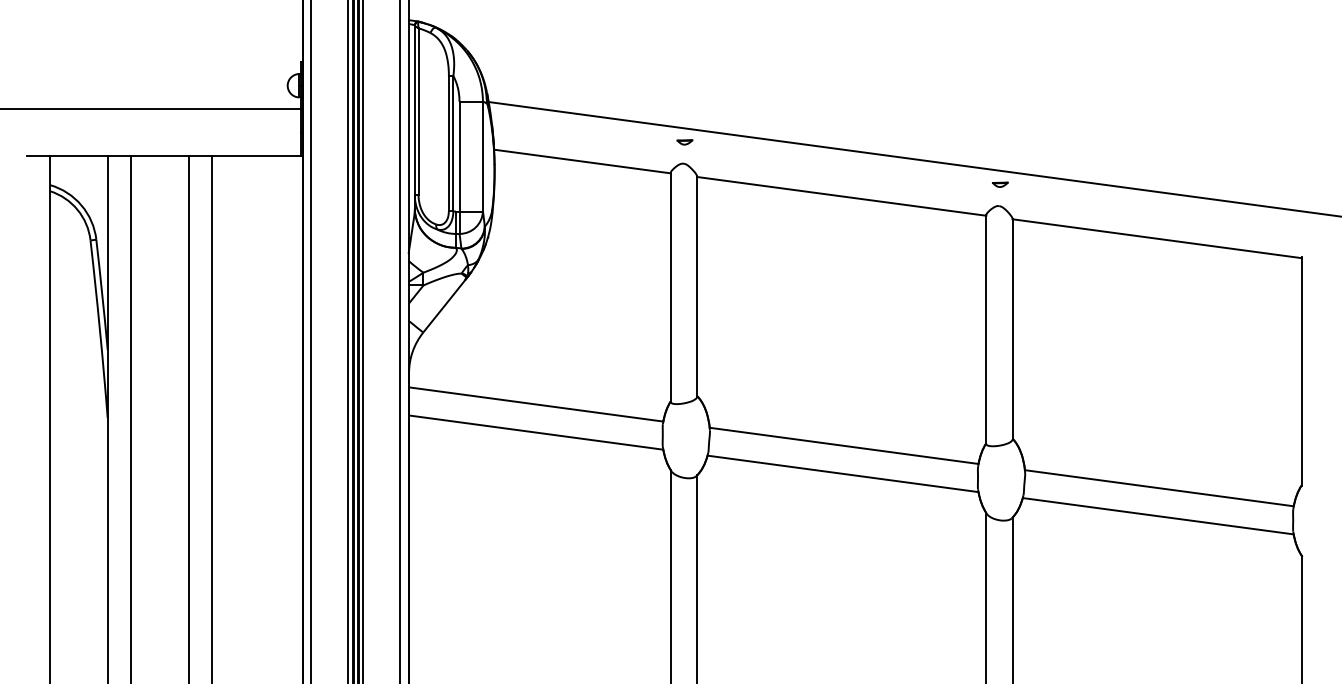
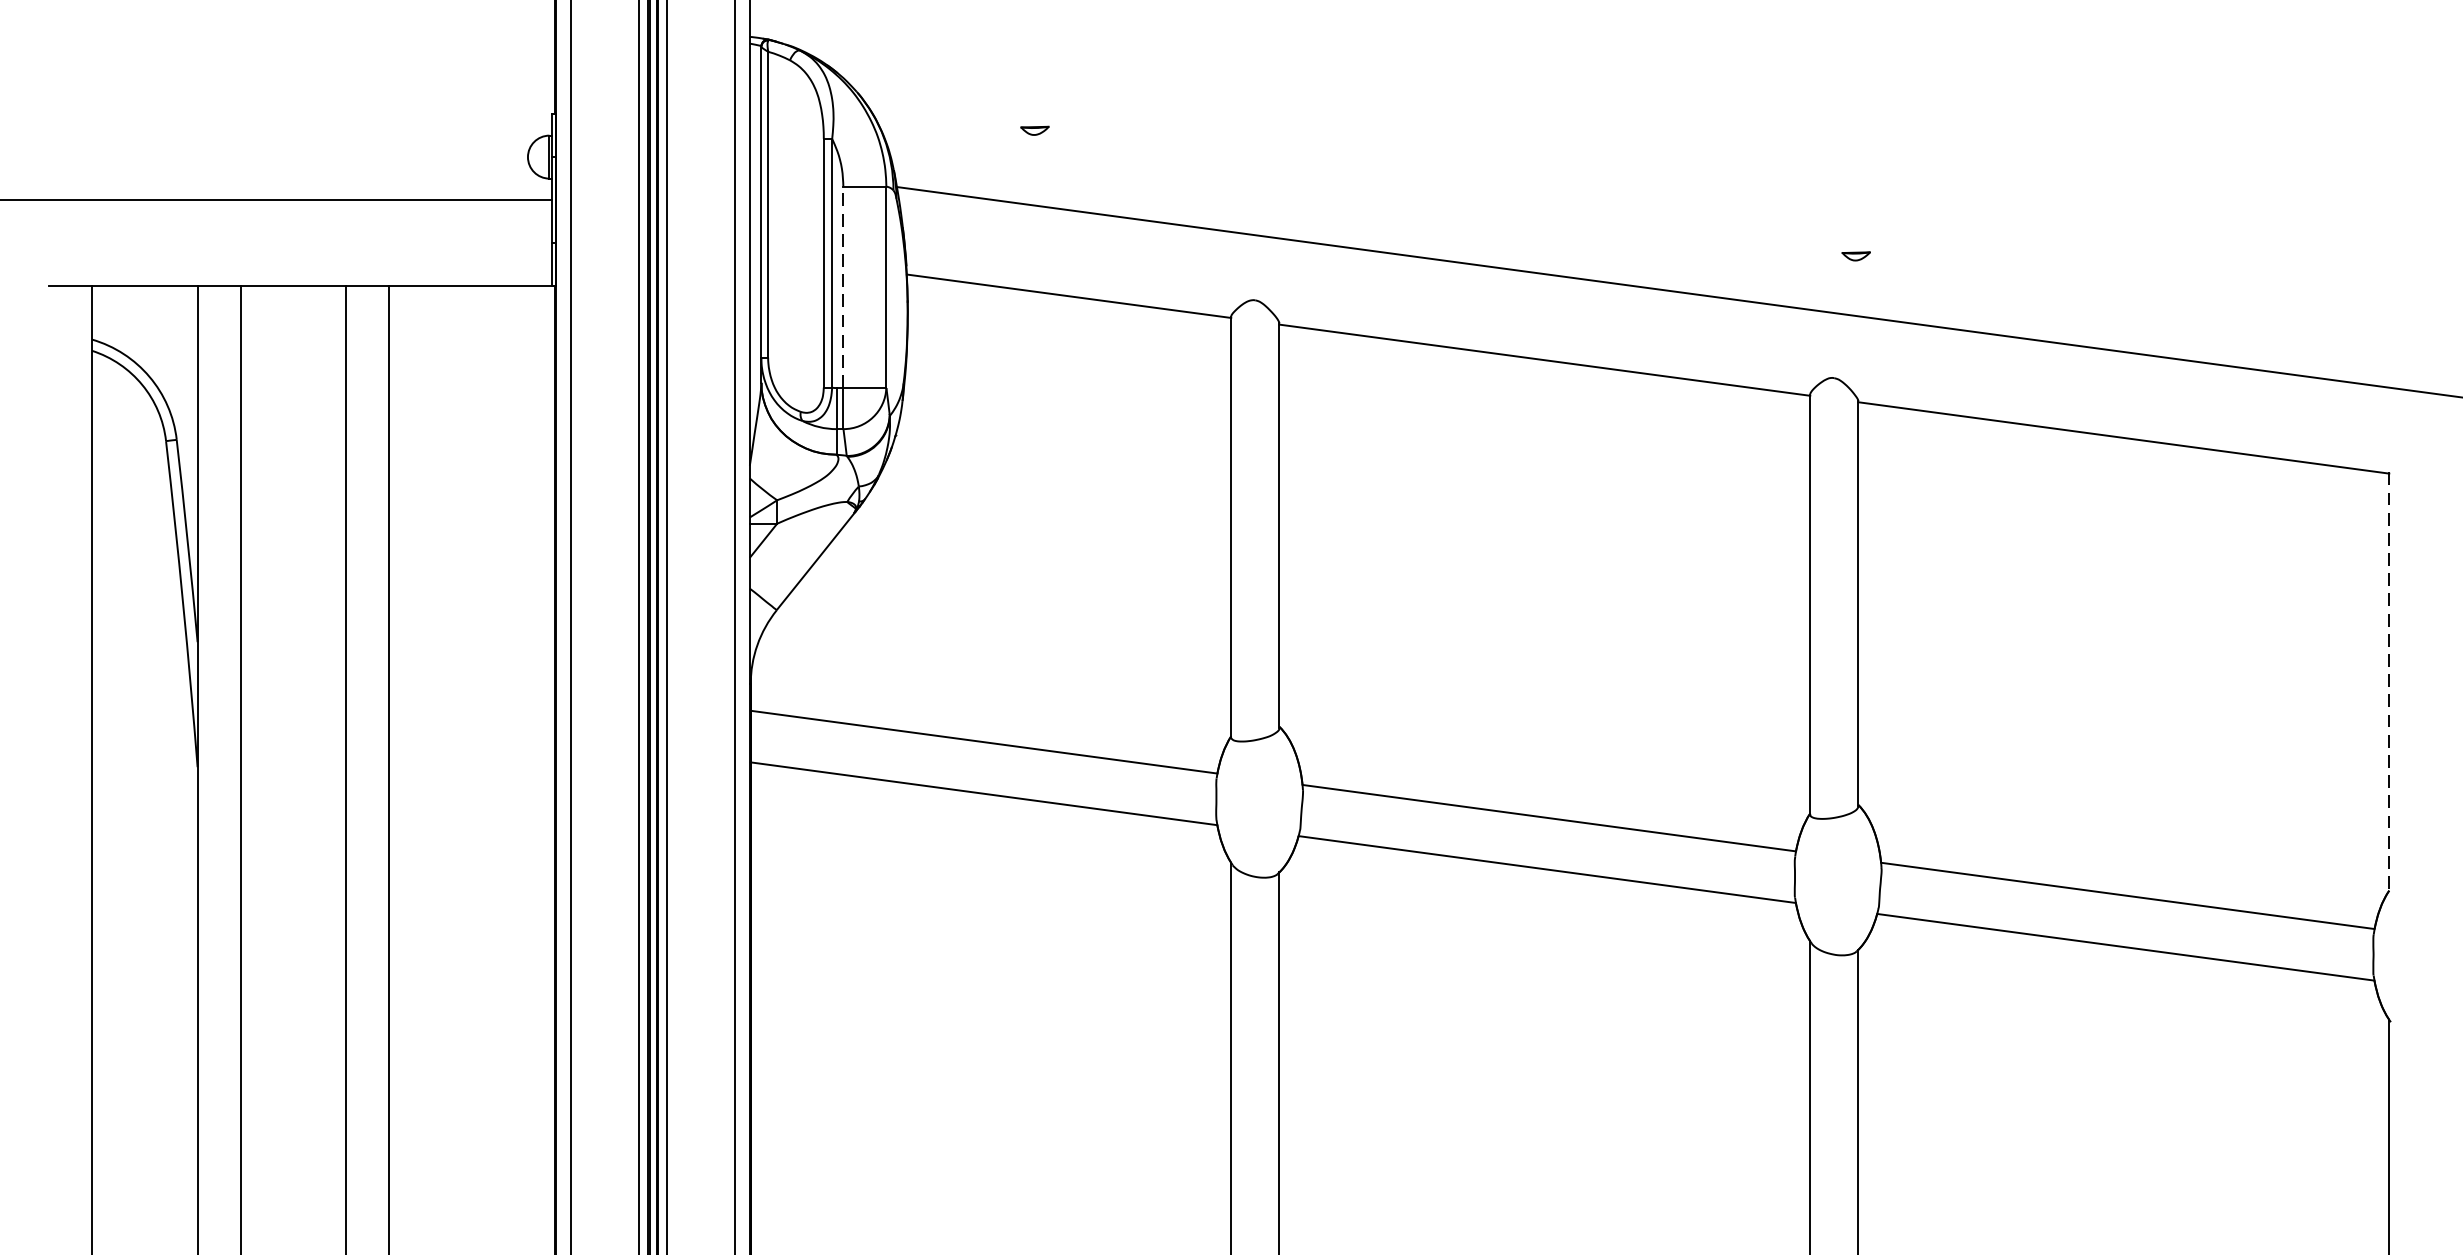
part: (684, 142) -> (1034, 130), moved
line: (459, 156) -> (843, 287), solid -> dashed
part: (1000, 184) -> (1856, 255), moved
line: (1301, 372) -> (2388, 683), solid -> dashed

